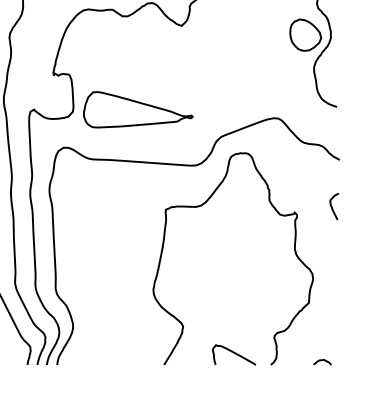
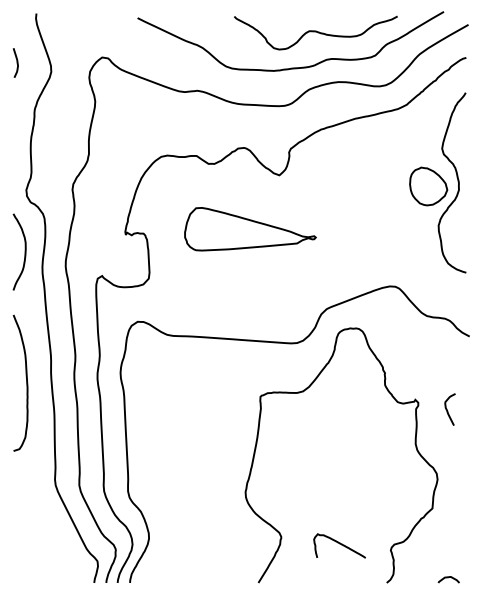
part: (138, 110) -> (250, 229), moved
curve: (332, 206) -> (447, 409), moved
curve: (234, 353) -> (339, 544), moved

